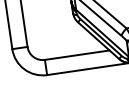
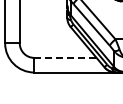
line: (77, 54) -> (65, 57), solid -> dashed

